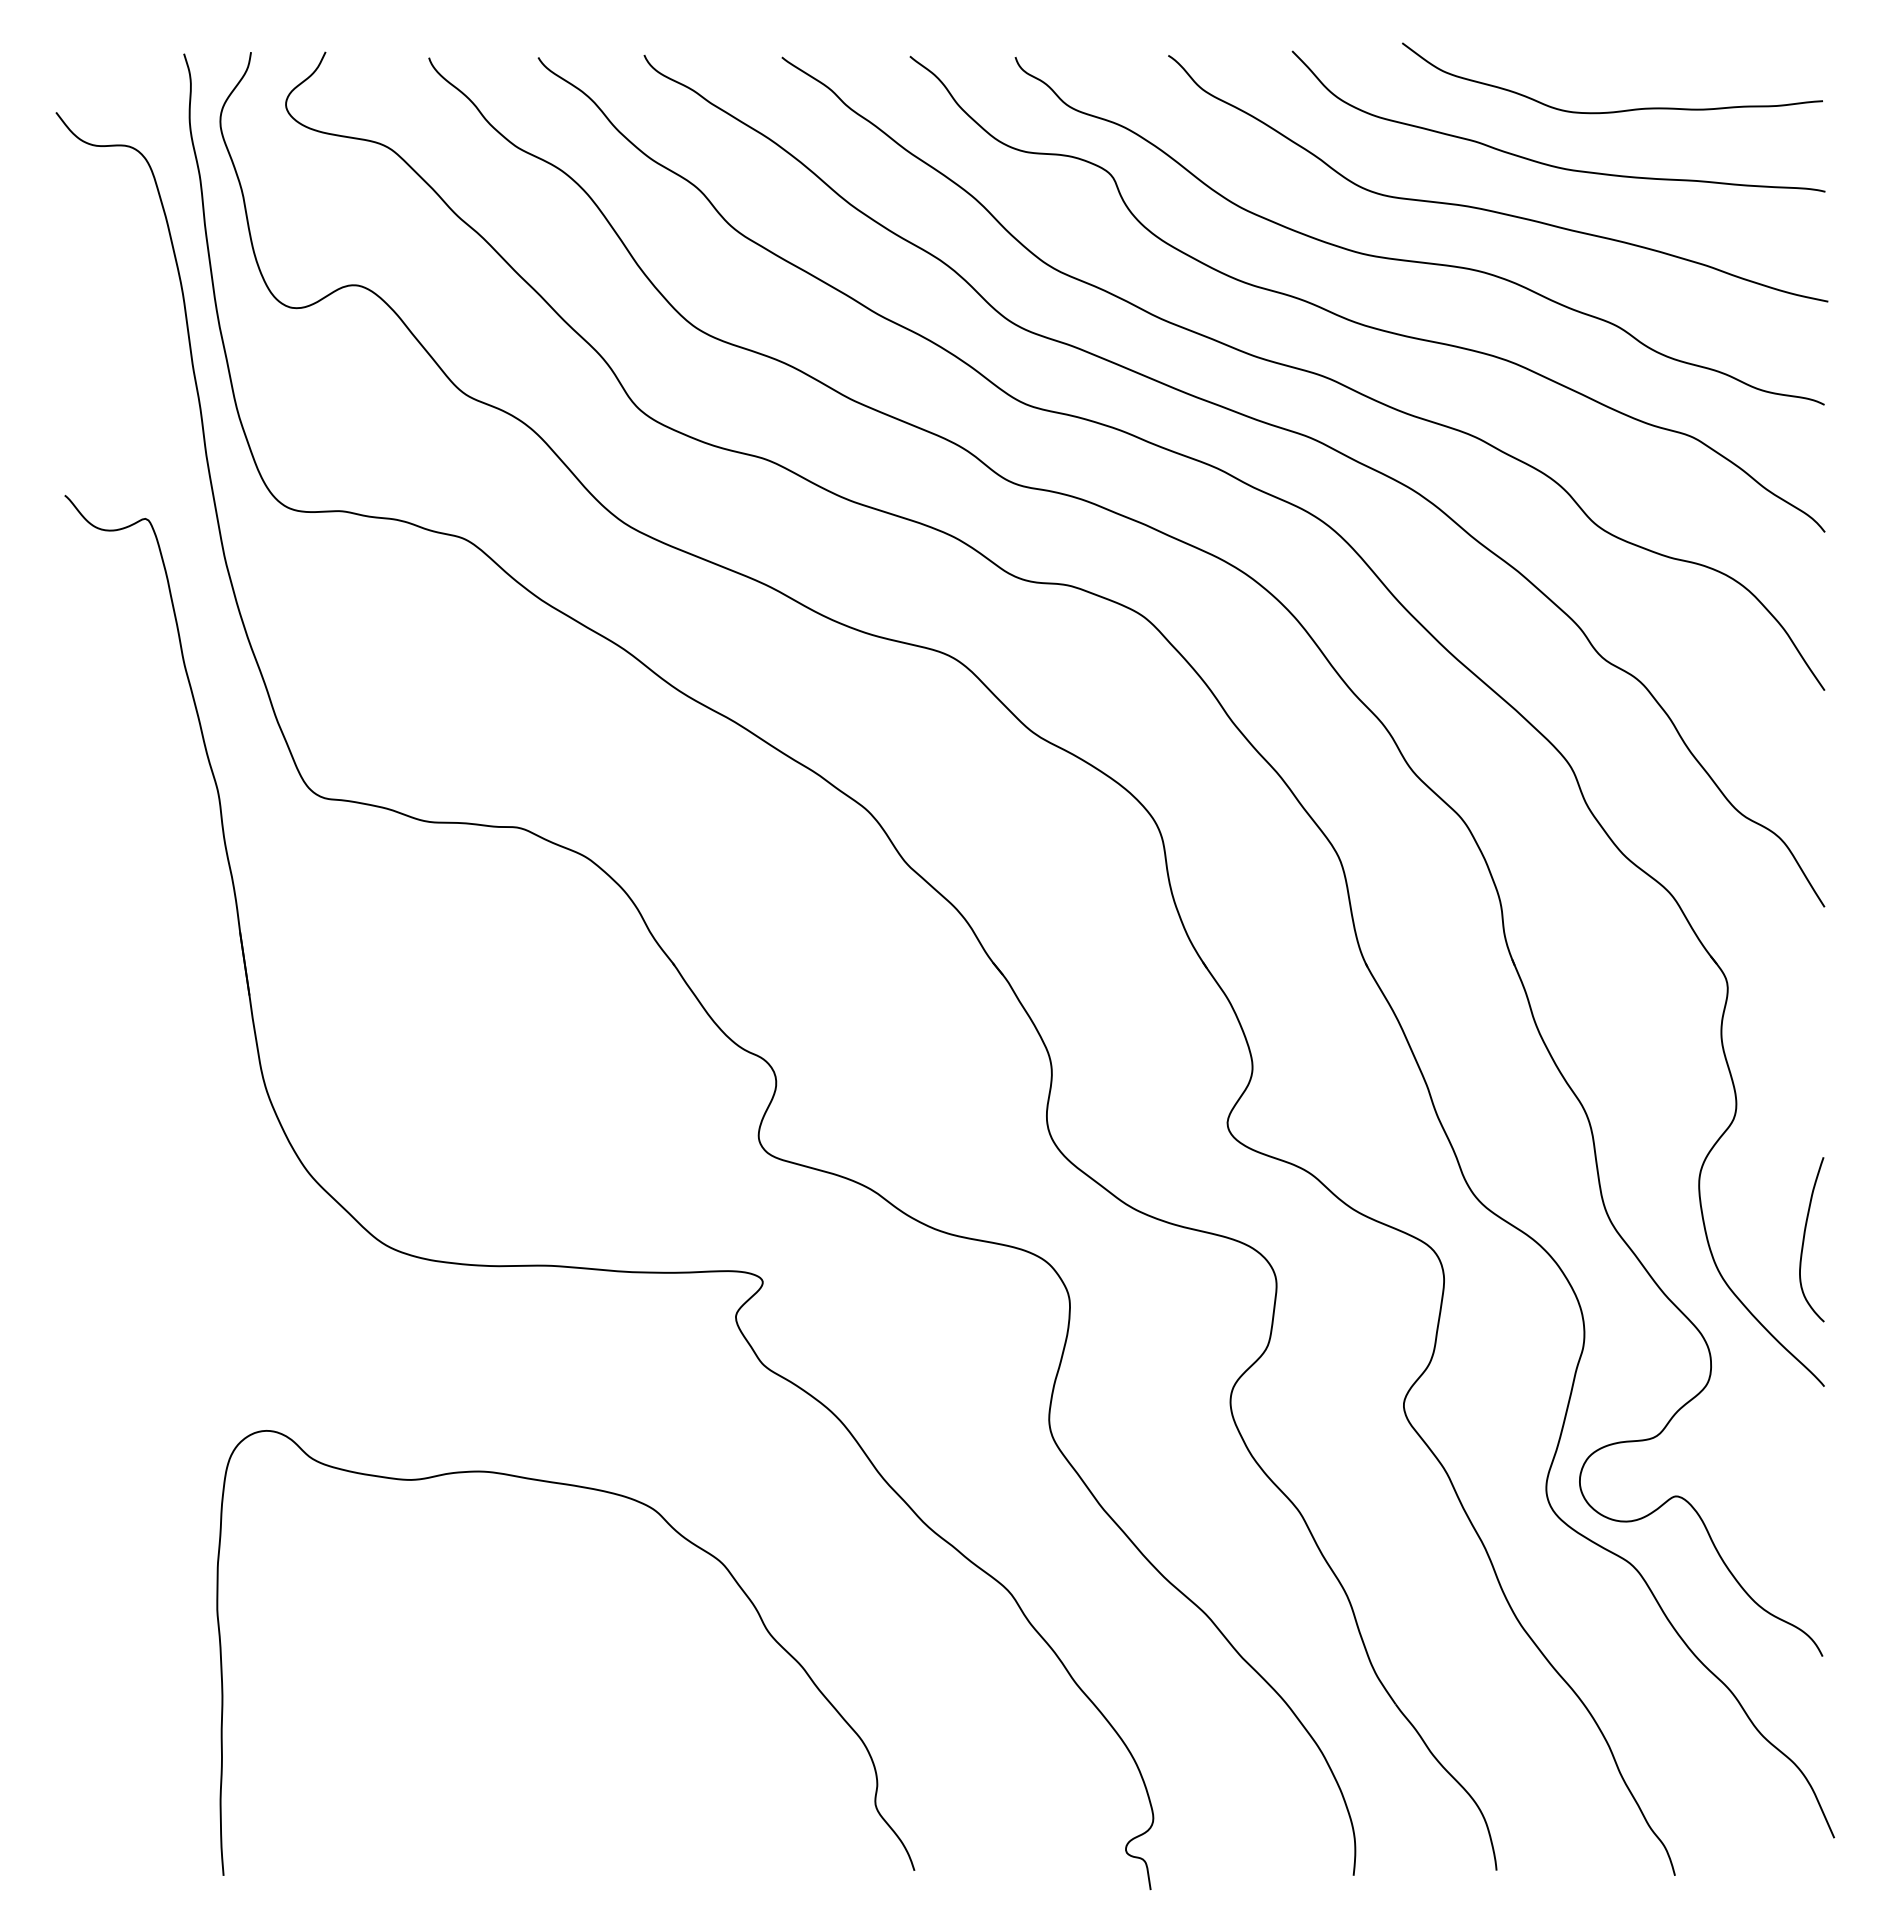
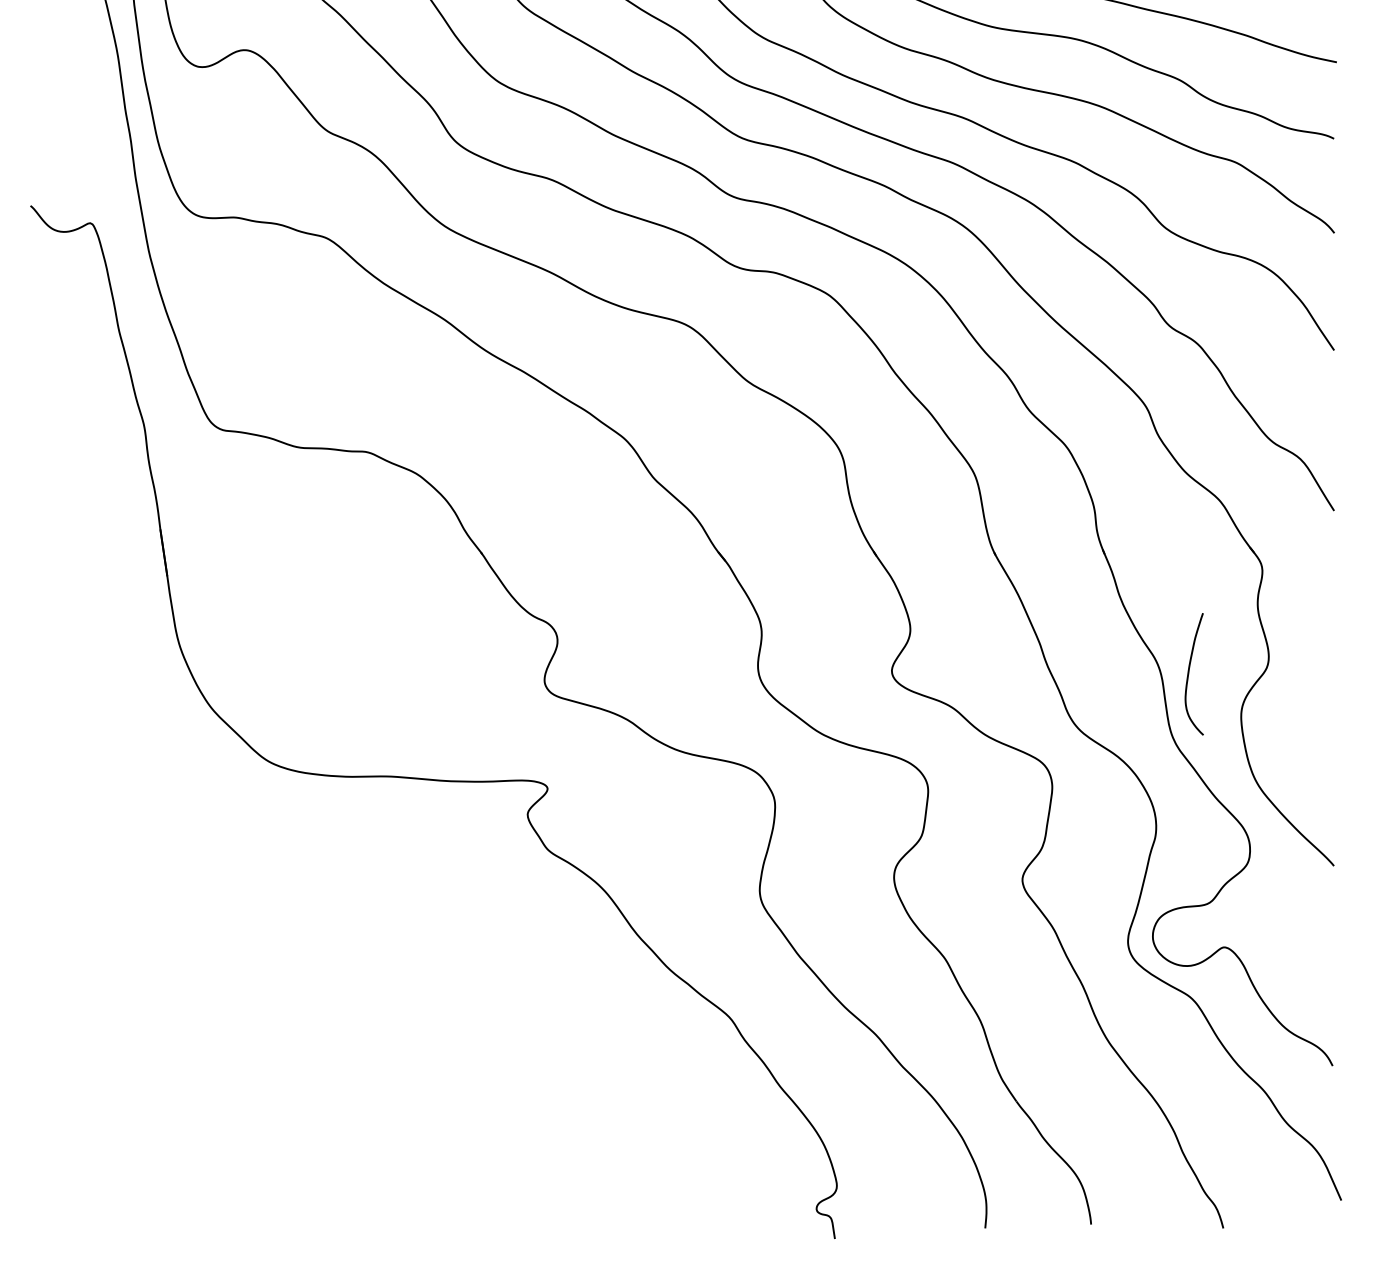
curve: (1804, 1239) -> (1188, 674), moved
curve: (671, 1528) -> (479, 971), removed

